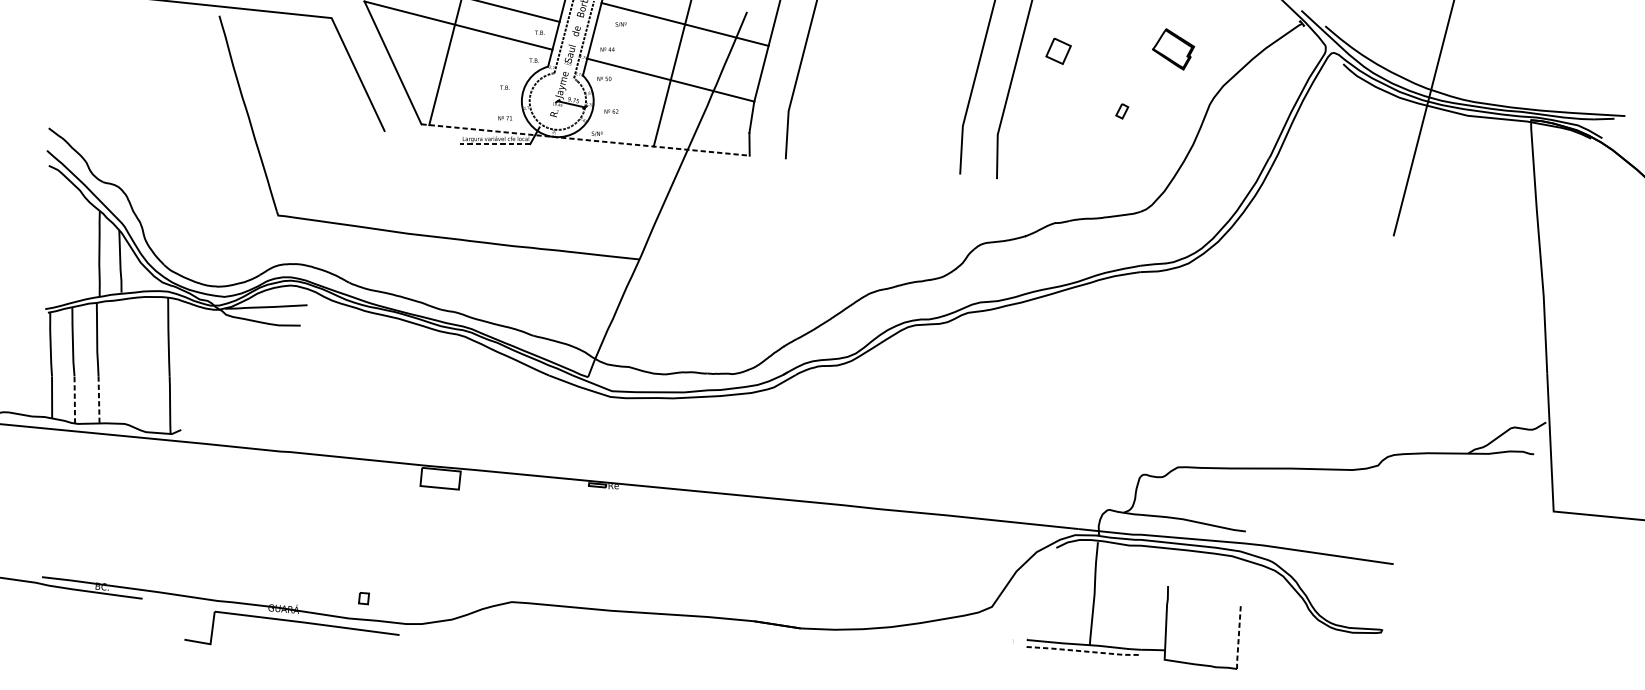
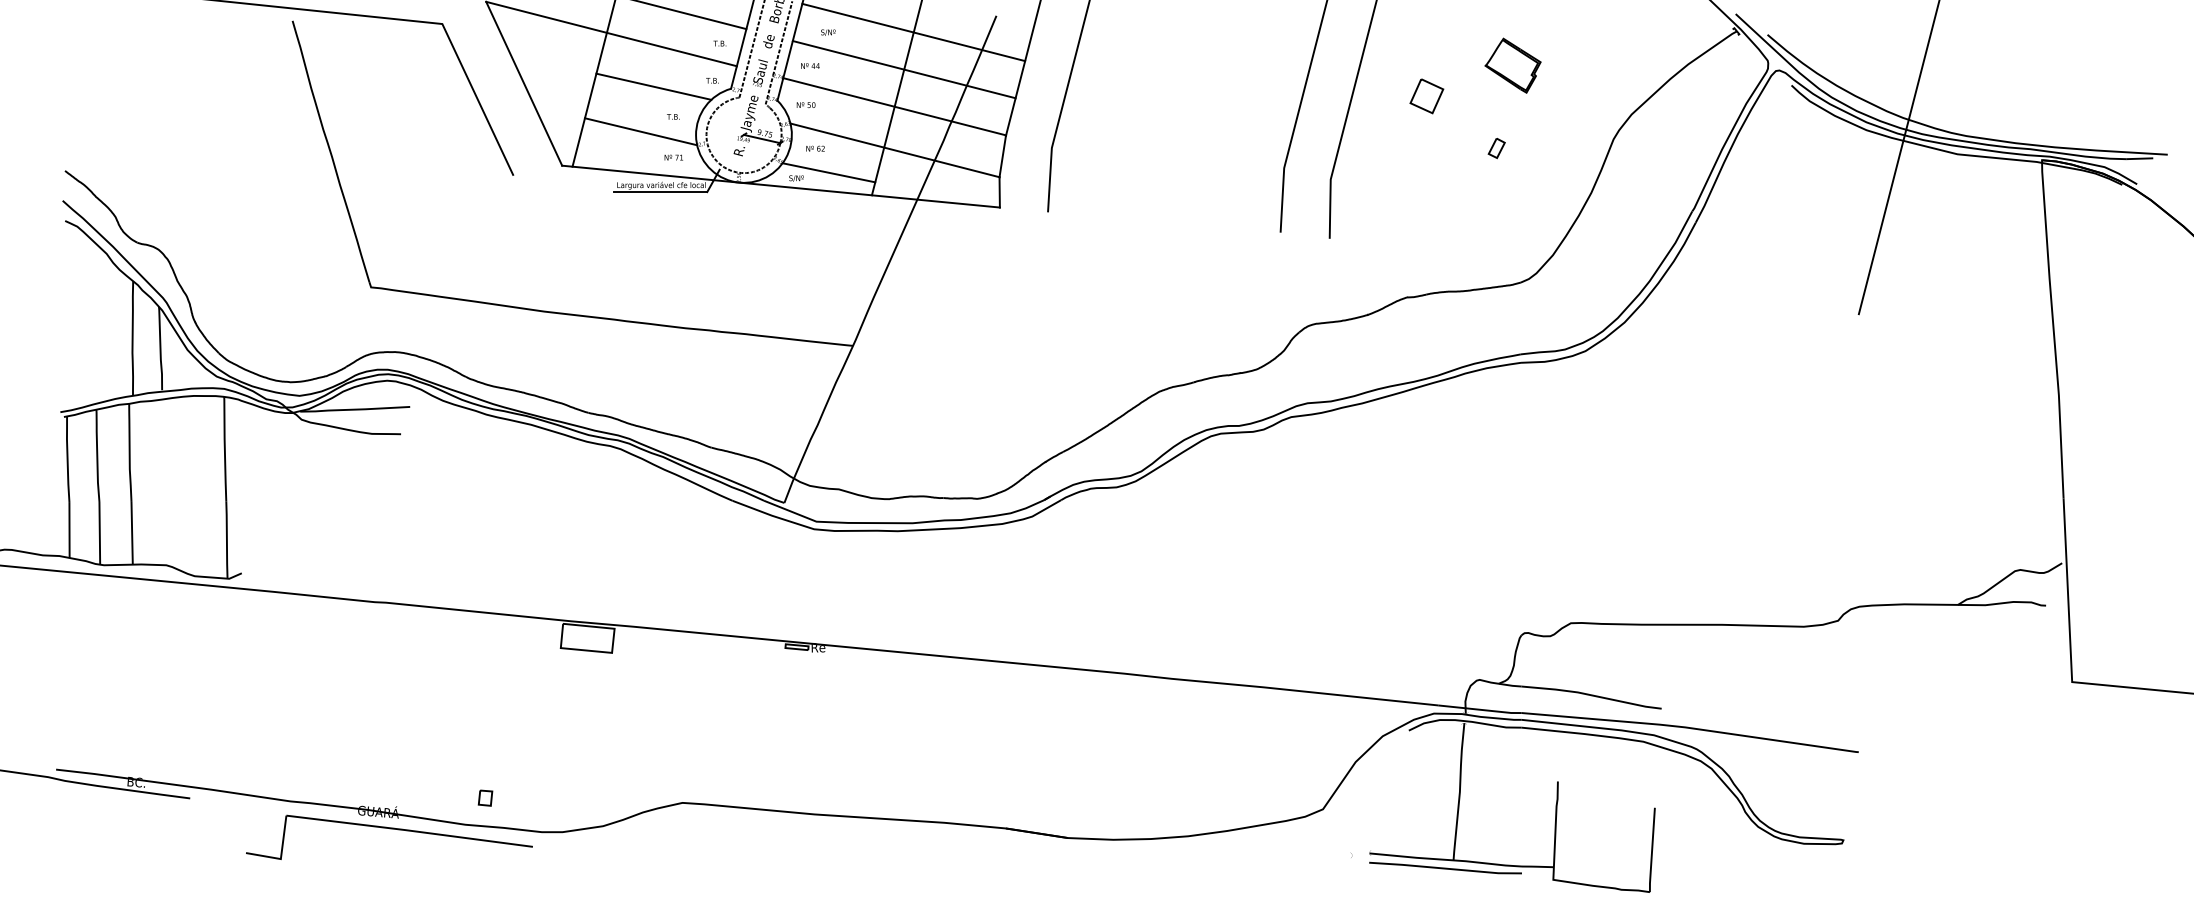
part: (1173, 49) -> (1512, 65), moved
part: (1058, 51) -> (1426, 96), moved
line: (677, 52) -> (903, 69), added
line: (489, 64) -> (653, 86), added
line: (480, 98) -> (640, 131), added
line: (670, 112) -> (894, 150), added
line: (621, 129) -> (828, 172), added
line: (585, 139) -> (781, 186), dashed -> solid
line: (495, 144) -> (660, 192), dashed -> solid
line: (74, 399) -> (99, 532), dashed -> solid
line: (99, 400) -> (132, 533), dashed -> solid
line: (1239, 637) -> (1652, 850), dashed -> solid
line: (1083, 651) -> (1445, 868), dashed -> solid

